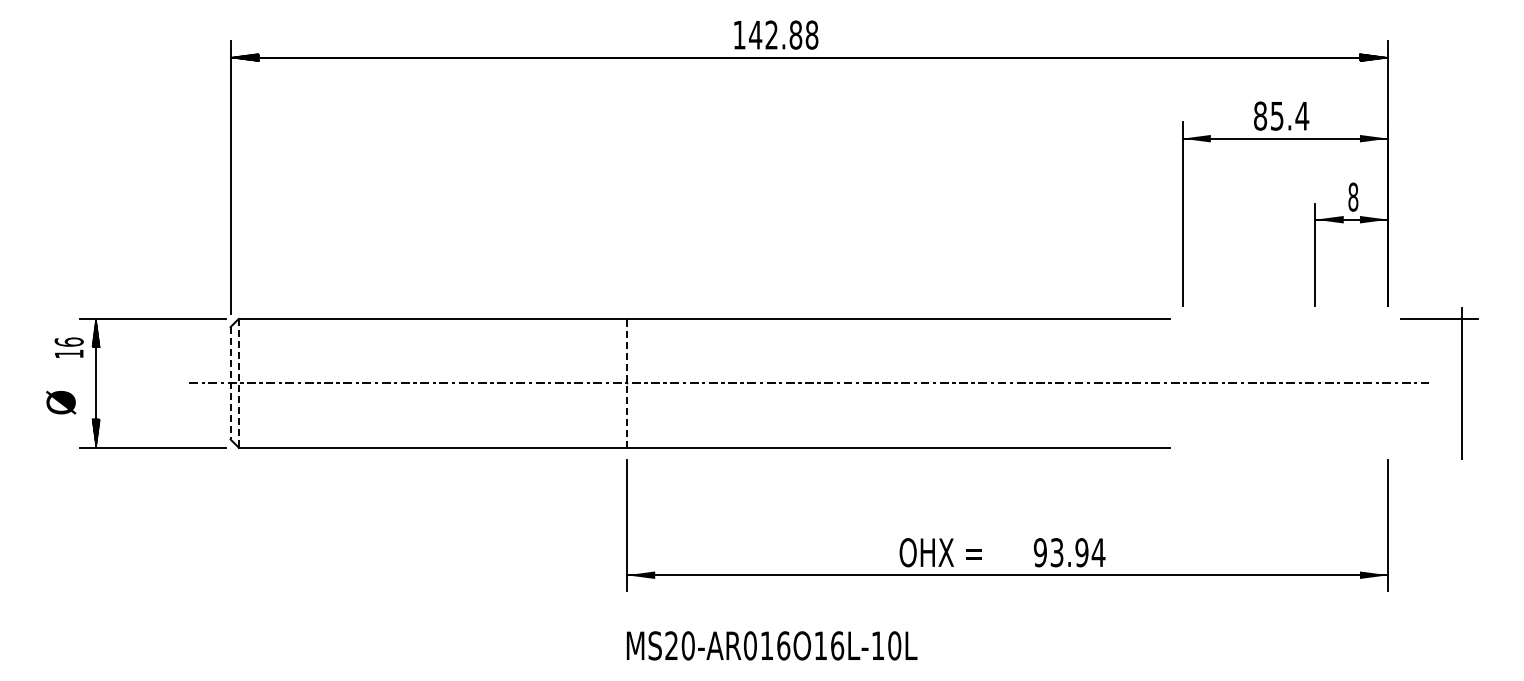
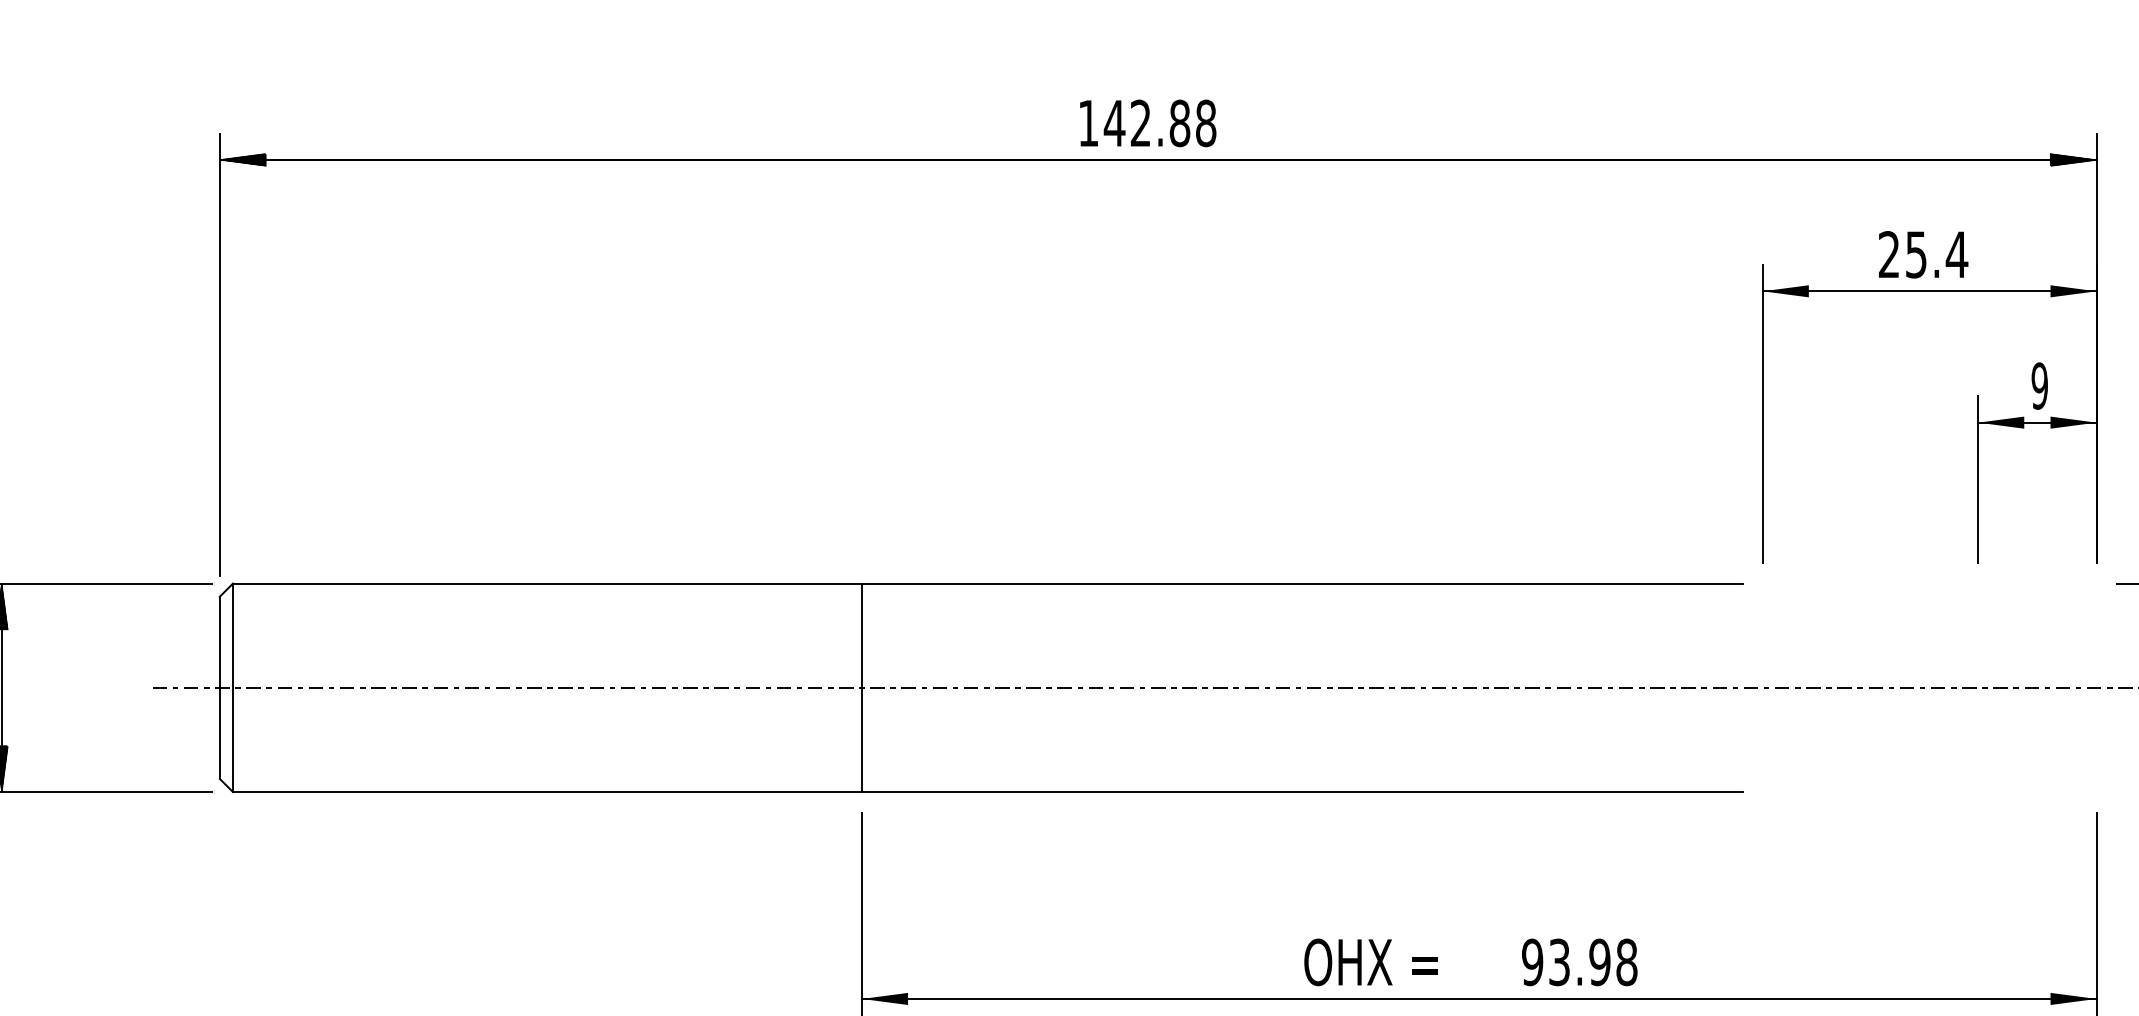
text: (776, 34) -> (1148, 122), moved
text: (1260, 115) -> (1889, 253), 85.4 -> 25.4
text: (1353, 196) -> (2040, 385), 8 -> 9
line: (626, 382) -> (861, 686), dashed -> solid
line: (230, 383) -> (219, 688), dashed -> solid
line: (238, 383) -> (232, 688), dashed -> solid
text: (1098, 552) -> (1626, 962), 93.94 -> 93.98

